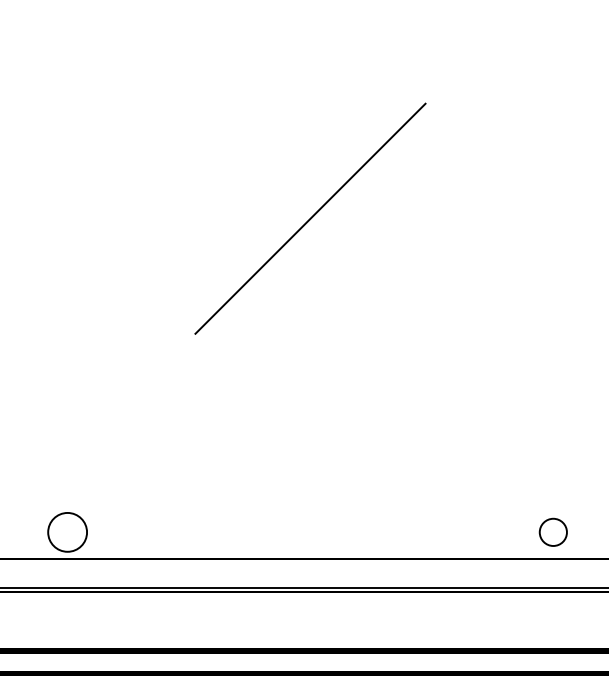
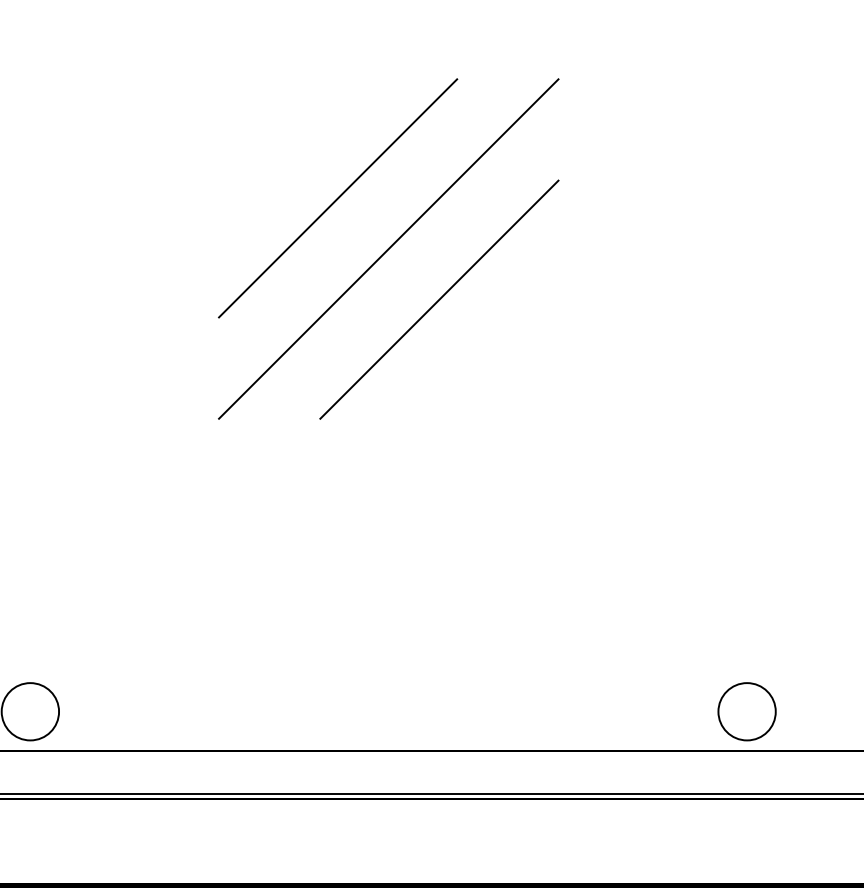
line: (275, 184) -> (337, 198), added
line: (344, 252) -> (438, 298), added
circle: (552, 531) -> (745, 710), size x1.43

